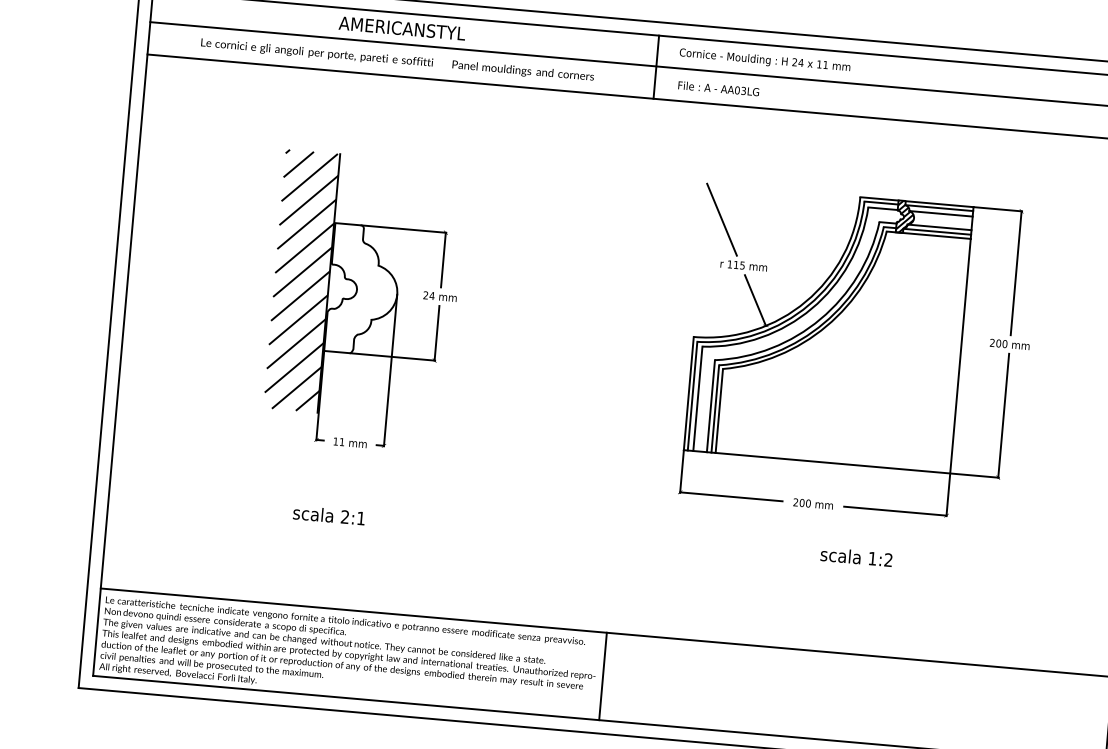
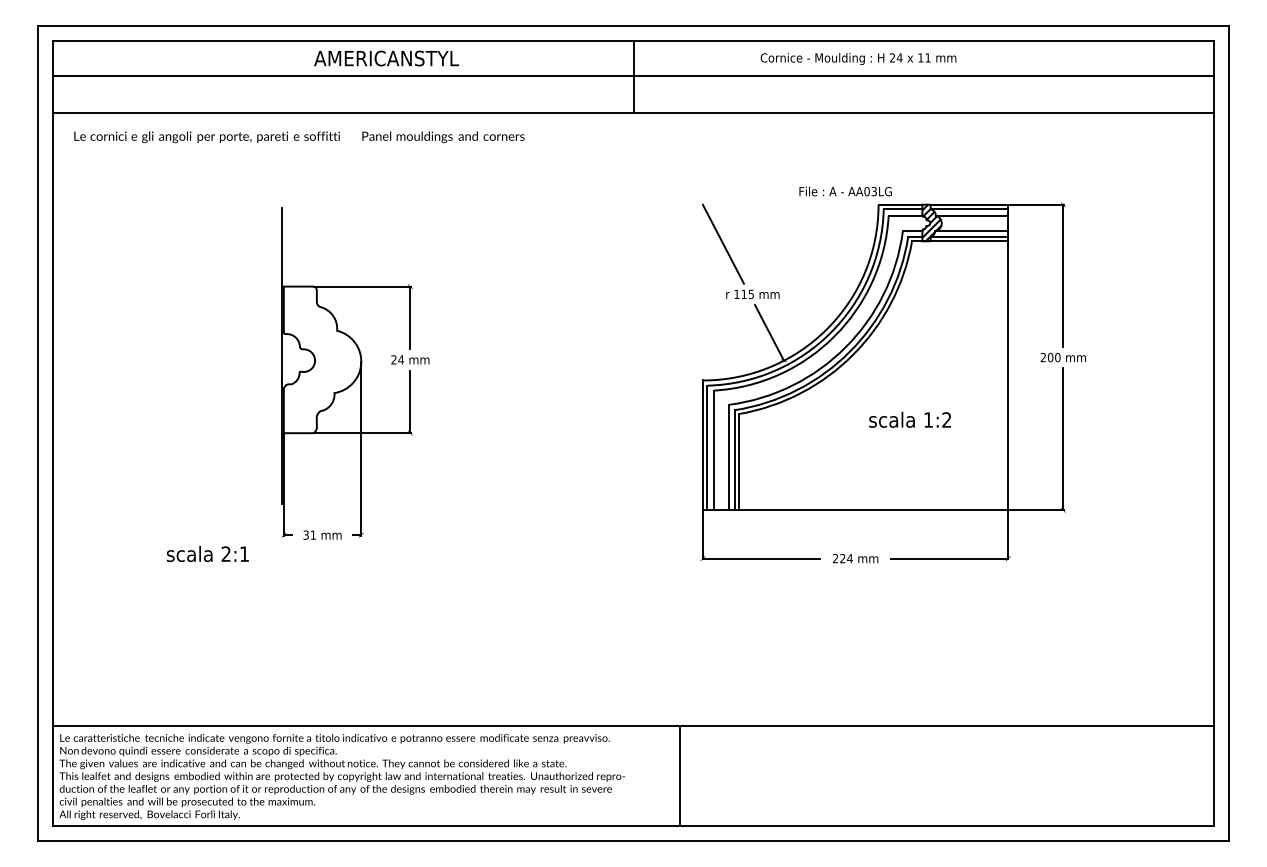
text: (402, 28) -> (386, 58), moved
text: (397, 60) -> (299, 137), moved
text: (765, 60) -> (858, 58), moved
text: (718, 88) -> (845, 191), moved
hatch: (301, 280) -> (251, 355), removed
text: (335, 440) -> (305, 534), 11 -> 31
text: (805, 503) -> (846, 558), 200 -> 224
text: (328, 515) -> (207, 553), moved
text: (856, 556) -> (909, 419), moved
line: (603, 676) -> (679, 775), moved

